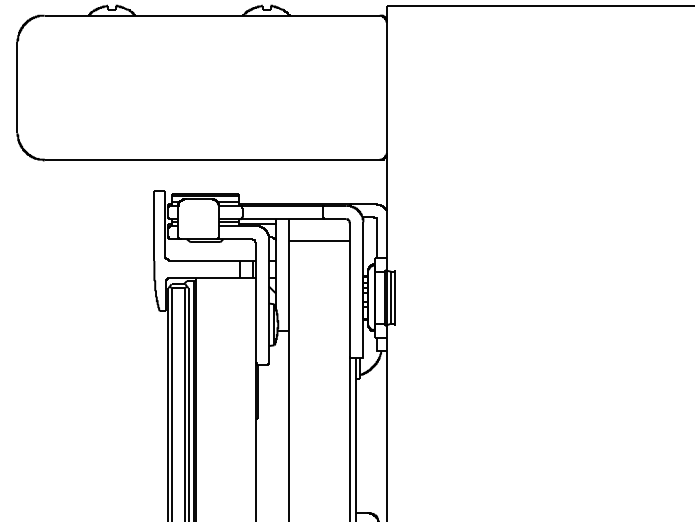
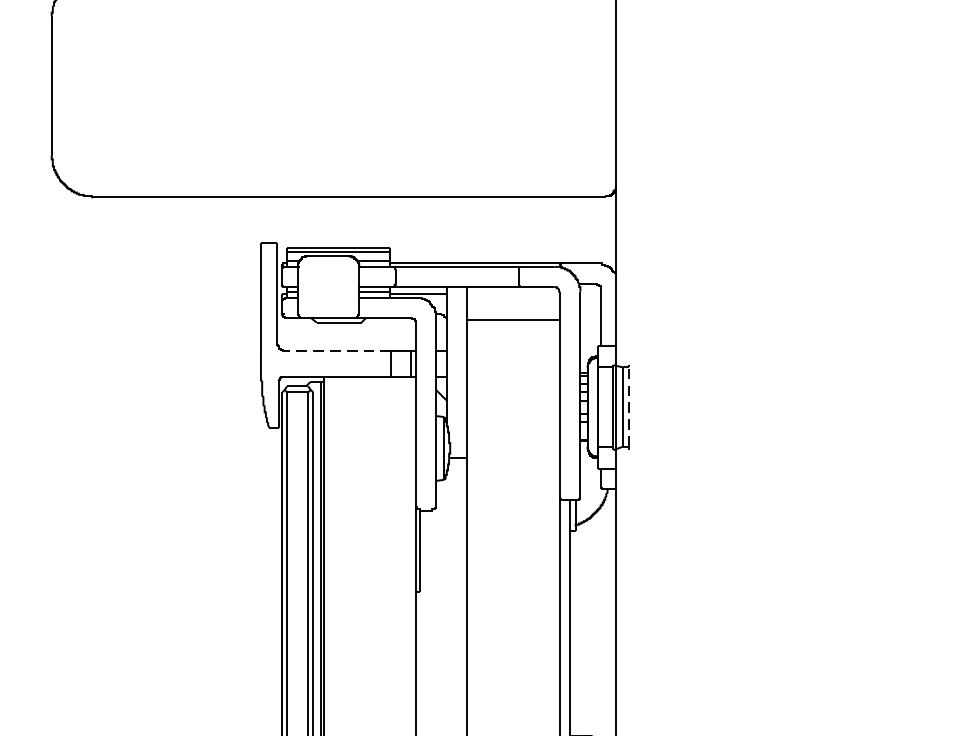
line: (204, 260) -> (337, 350), solid -> dashed
line: (395, 297) -> (629, 406), solid -> dashed

